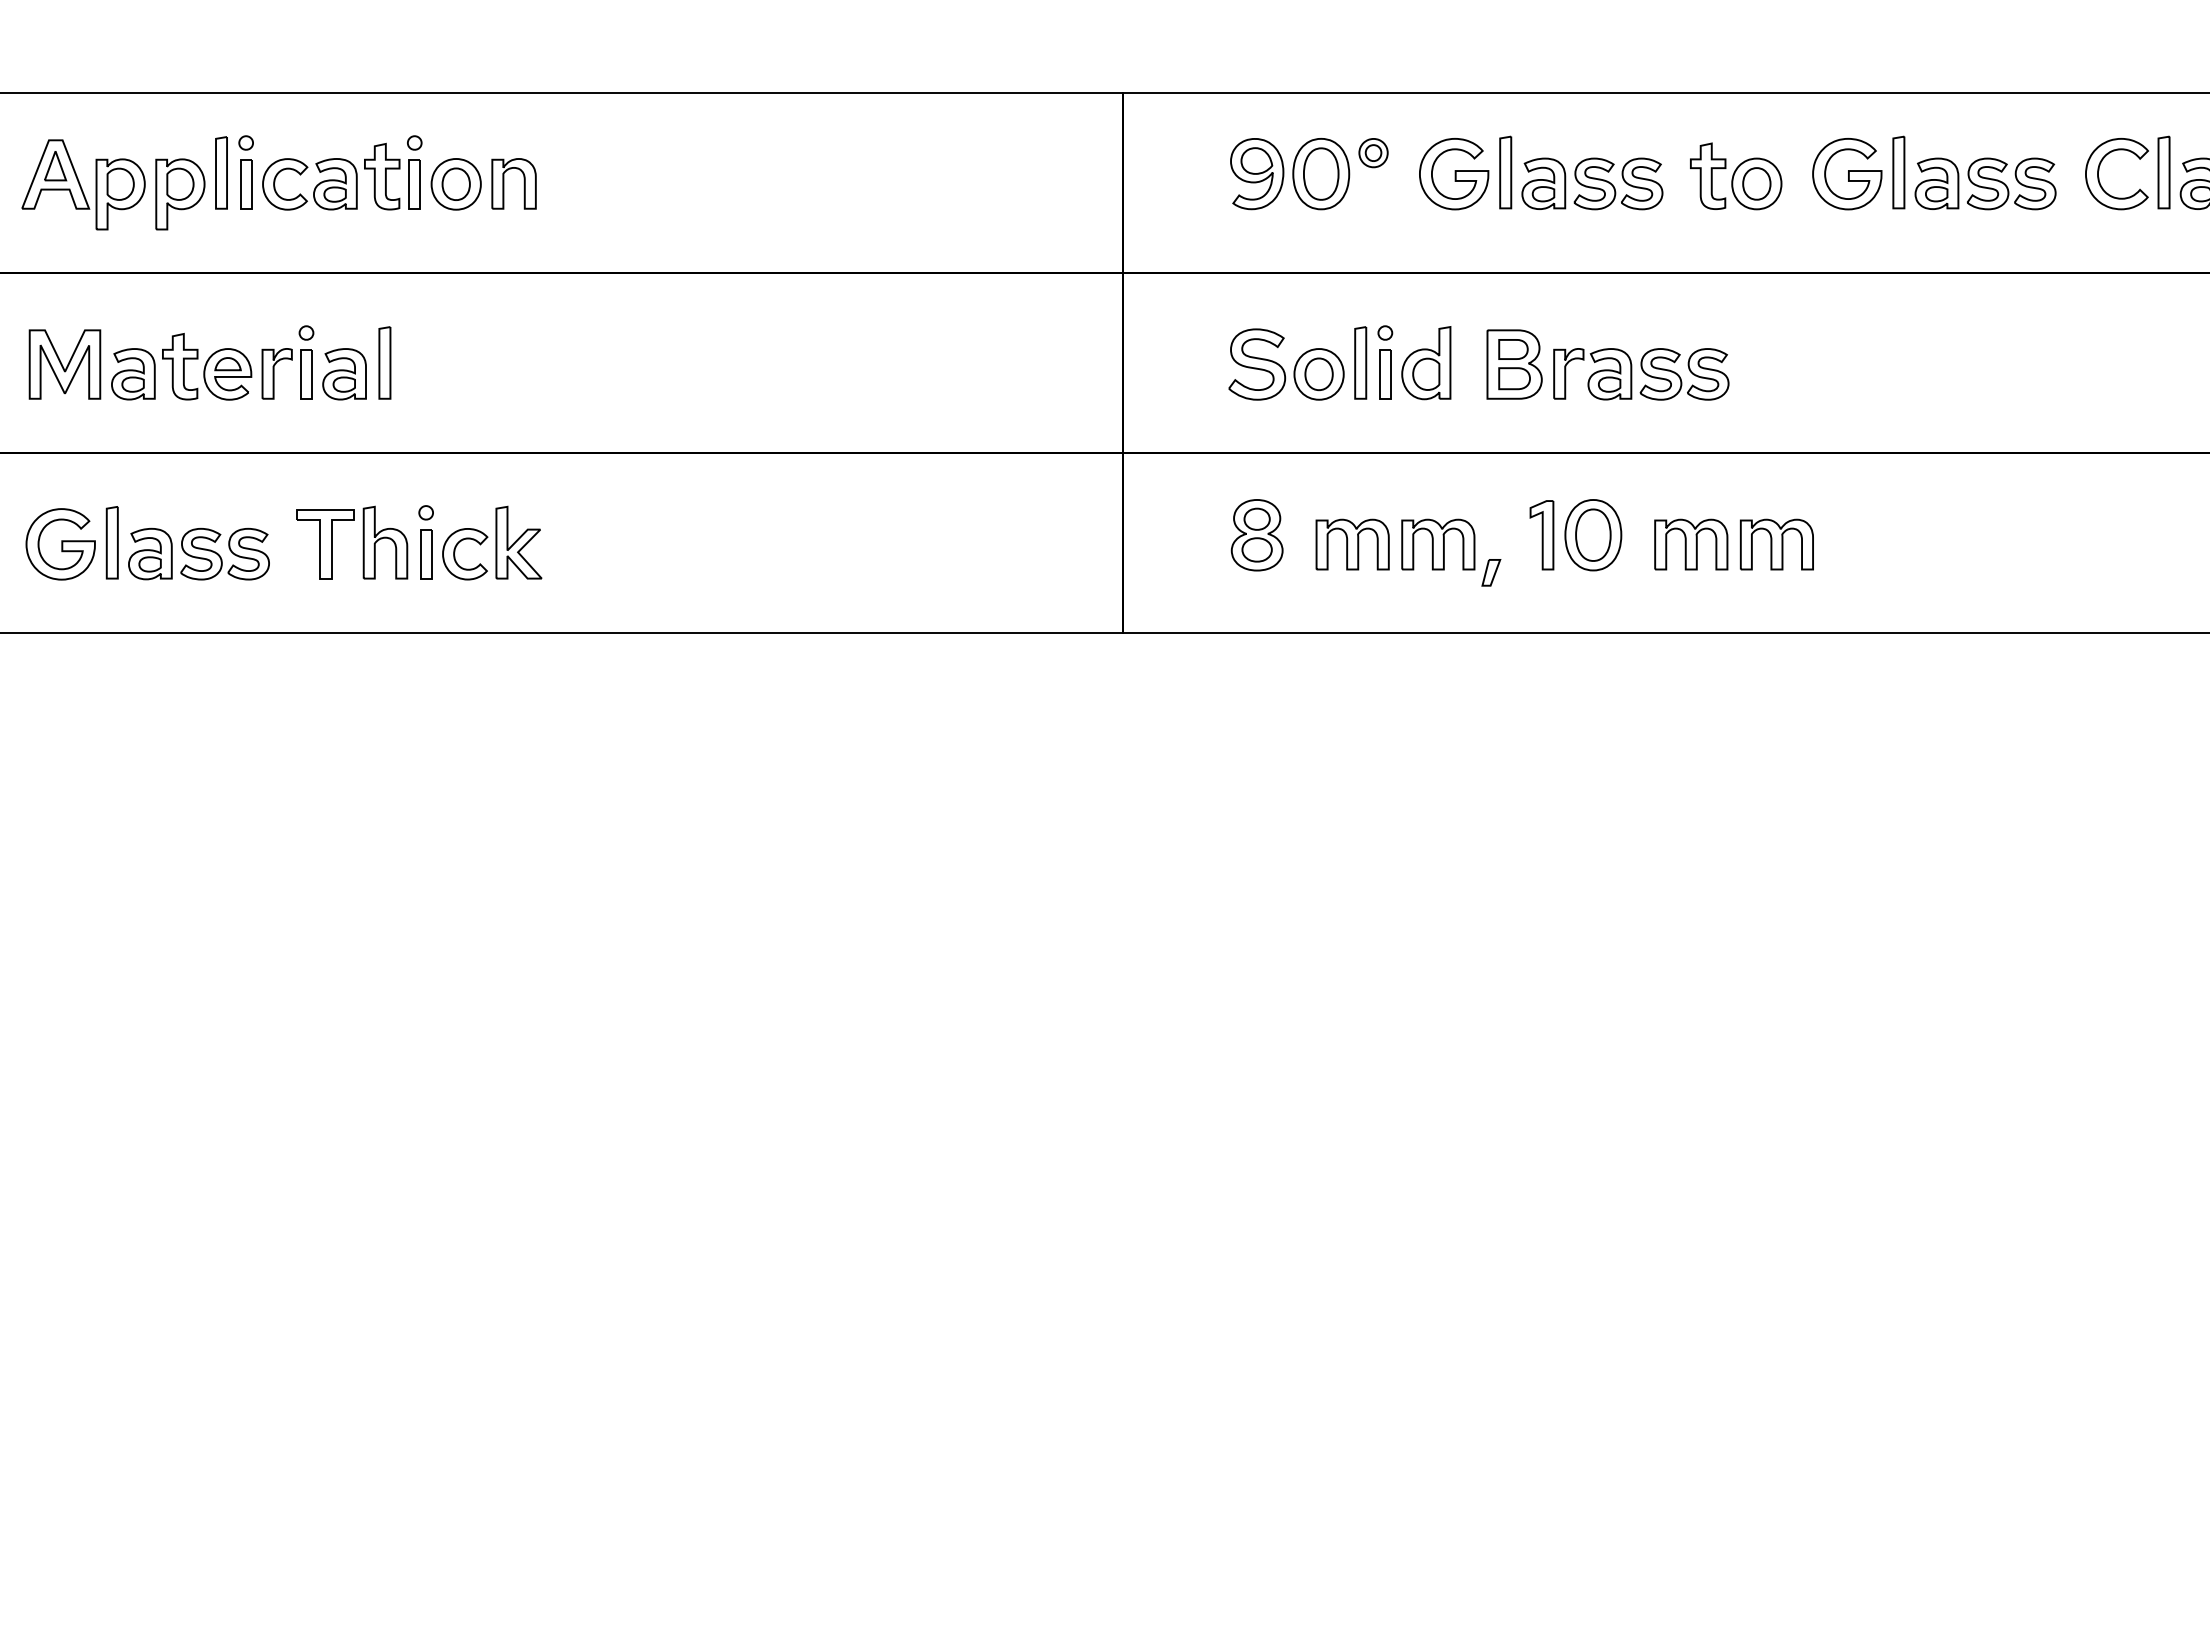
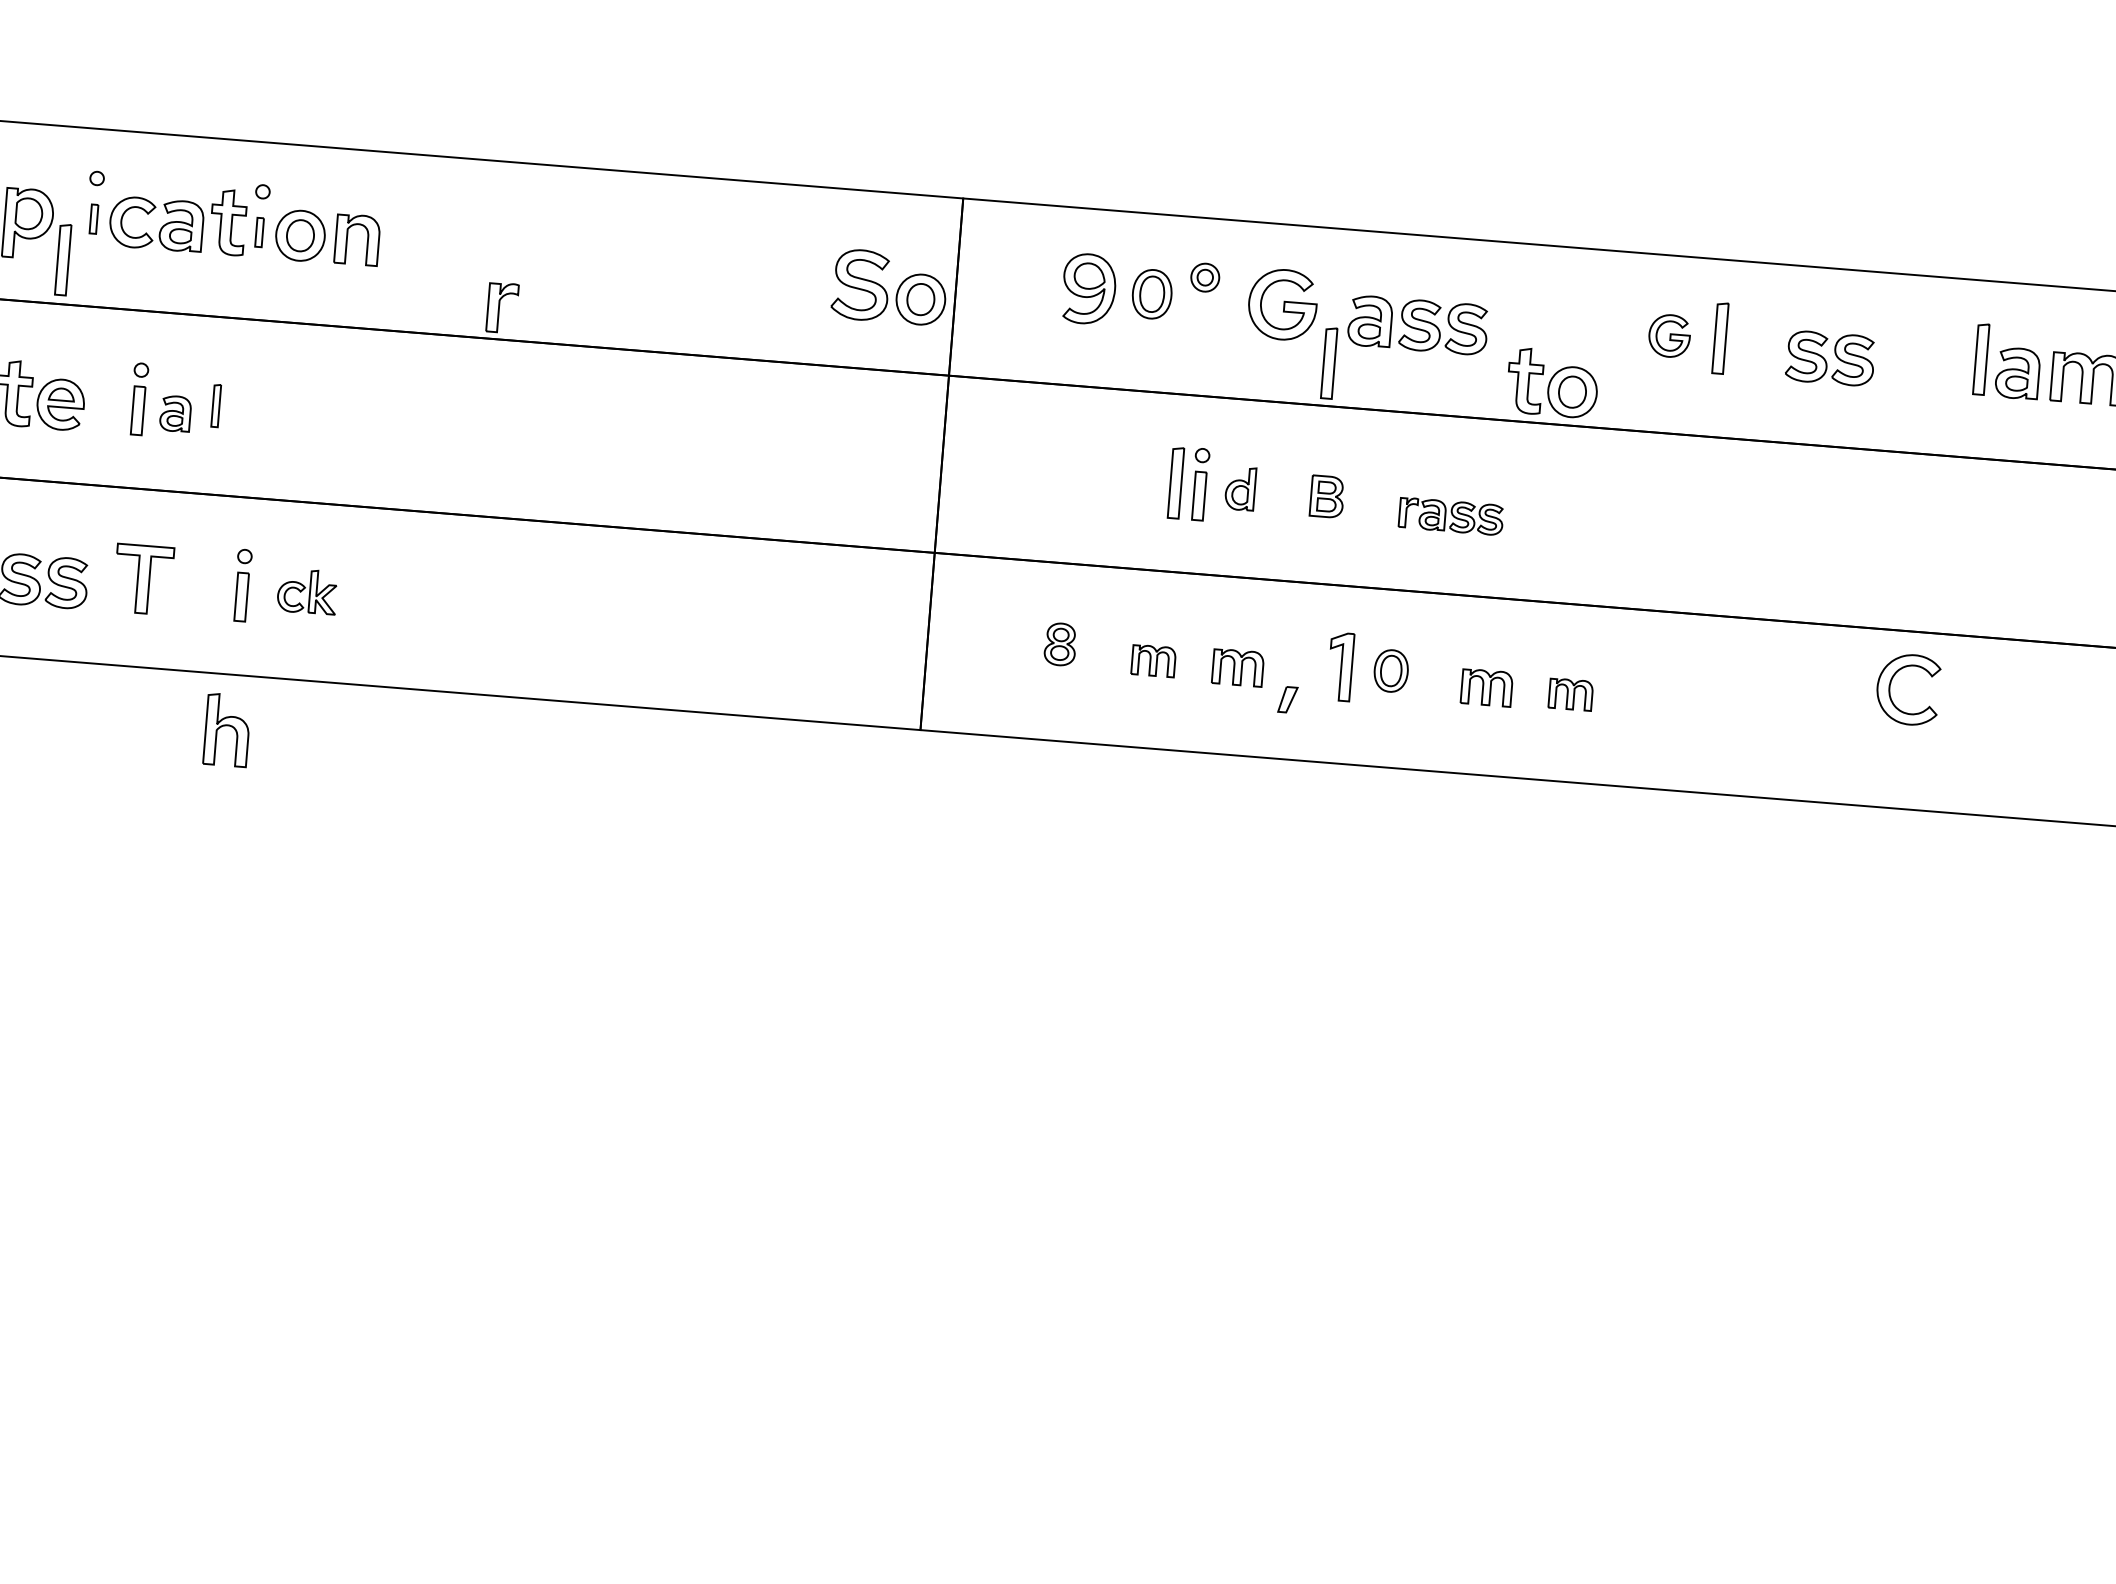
part: (221, 172) -> (63, 259), moved
part: (1505, 172) -> (1328, 363), moved
part: (1321, 174) -> (1152, 294), size x0.7
part: (1847, 174) -> (1669, 336), size x0.6
part: (1736, 176) -> (1553, 383), moved
part: (2099, 177) -> (1890, 691), moved
part: (1936, 183) -> (1756, 352), removed
part: (246, 184) -> (94, 219), size x0.6
part: (414, 184) -> (259, 232), size x0.6
part: (384, 362) -> (215, 405), size x0.6
part: (1426, 363) -> (1240, 488), size x0.6
part: (1286, 364) -> (889, 287), moved
part: (1514, 364) -> (1327, 496), size x0.6
part: (276, 373) -> (501, 307), moved
part: (344, 374) -> (175, 414), size x0.7
part: (1641, 374) -> (1451, 516), size x0.6
part: (1256, 535) -> (1059, 644), size x0.6
part: (1593, 535) -> (1391, 671), size x0.6
part: (385, 542) -> (227, 730), moved
part: (492, 542) -> (307, 590), size x0.6
part: (1352, 544) -> (1153, 660), size x0.6
part: (1438, 544) -> (1238, 667), size x0.7
part: (1691, 544) -> (1487, 687), size x0.7
part: (1776, 544) -> (1570, 694), size x0.6

